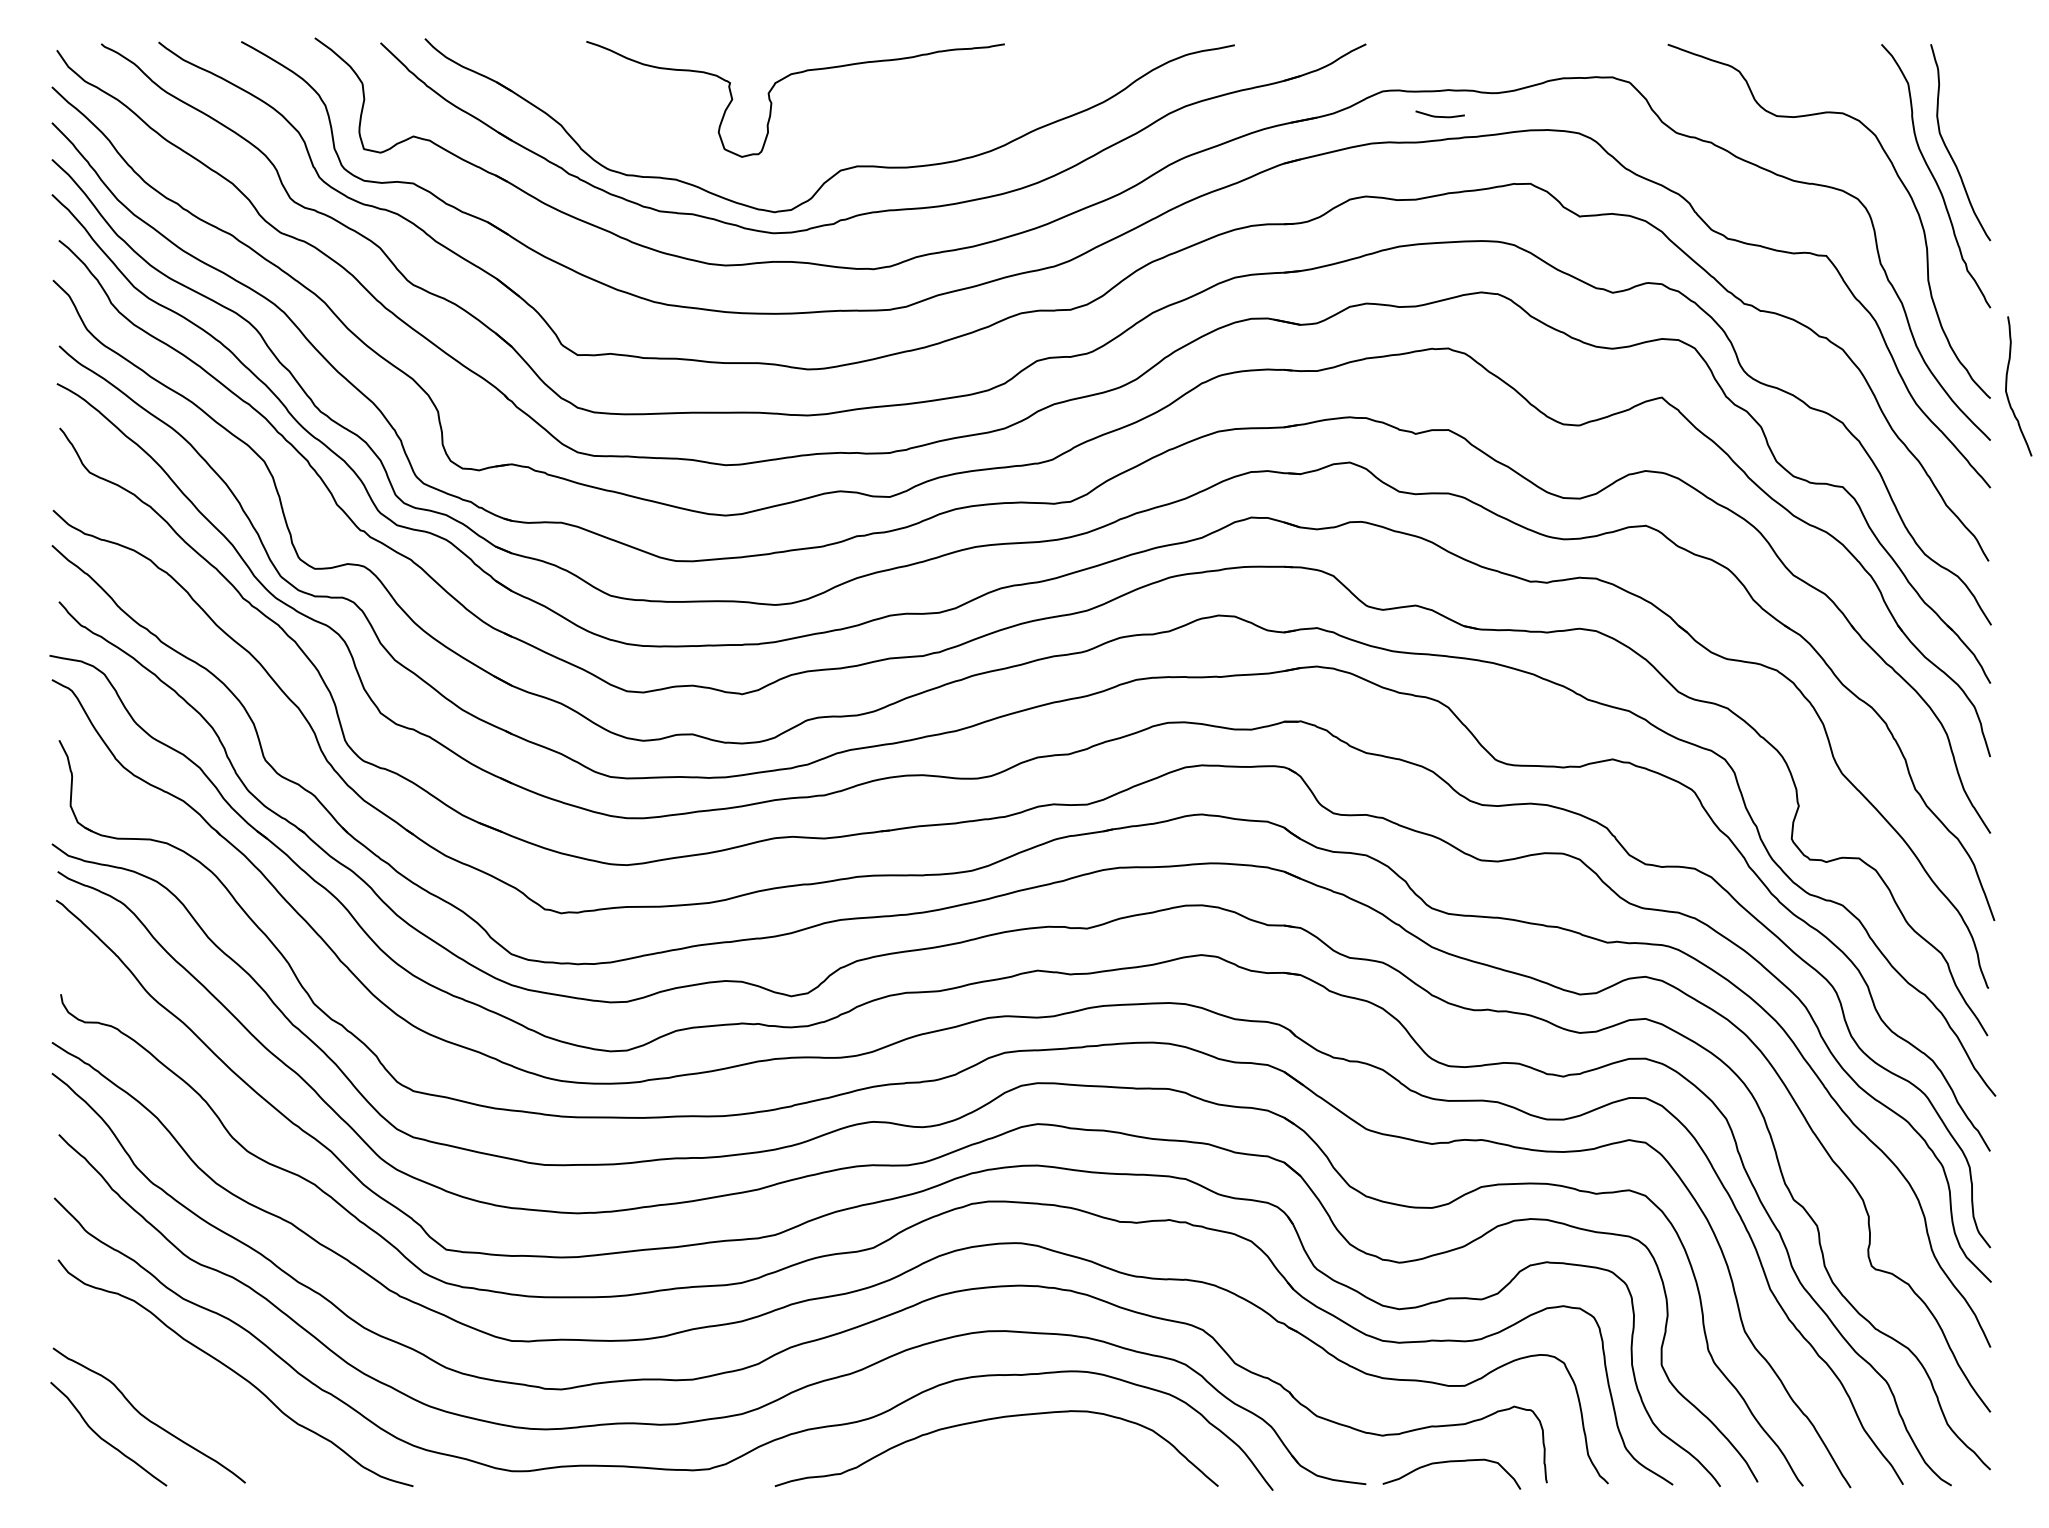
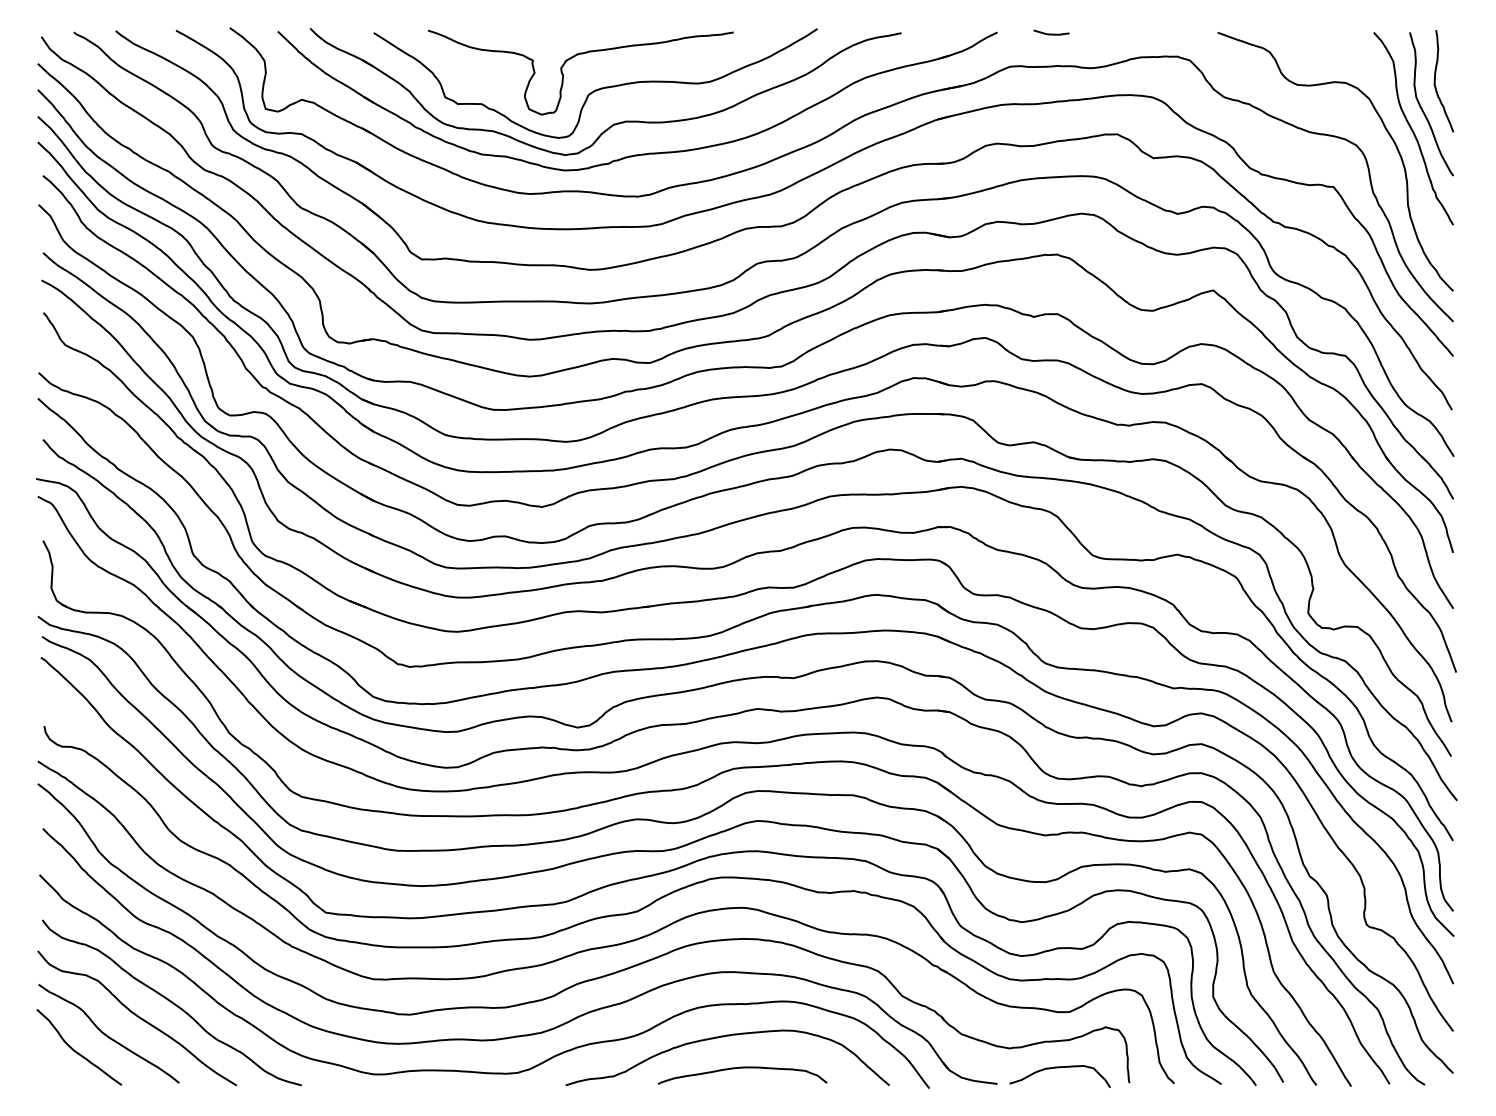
curve: (1440, 115) -> (1051, 33), moved
curve: (819, 121) -> (598, 88), added
curve: (2007, 386) -> (1435, 81), moved
curve: (188, 1393) -> (137, 1017), added
curve: (1016, 1463) -> (742, 1068), added

